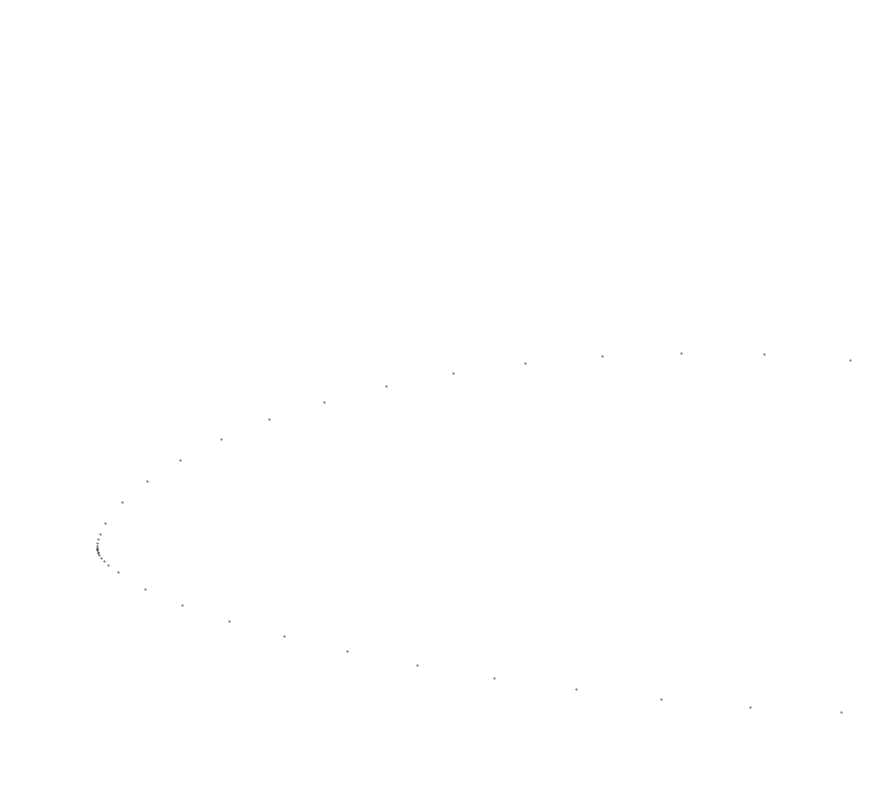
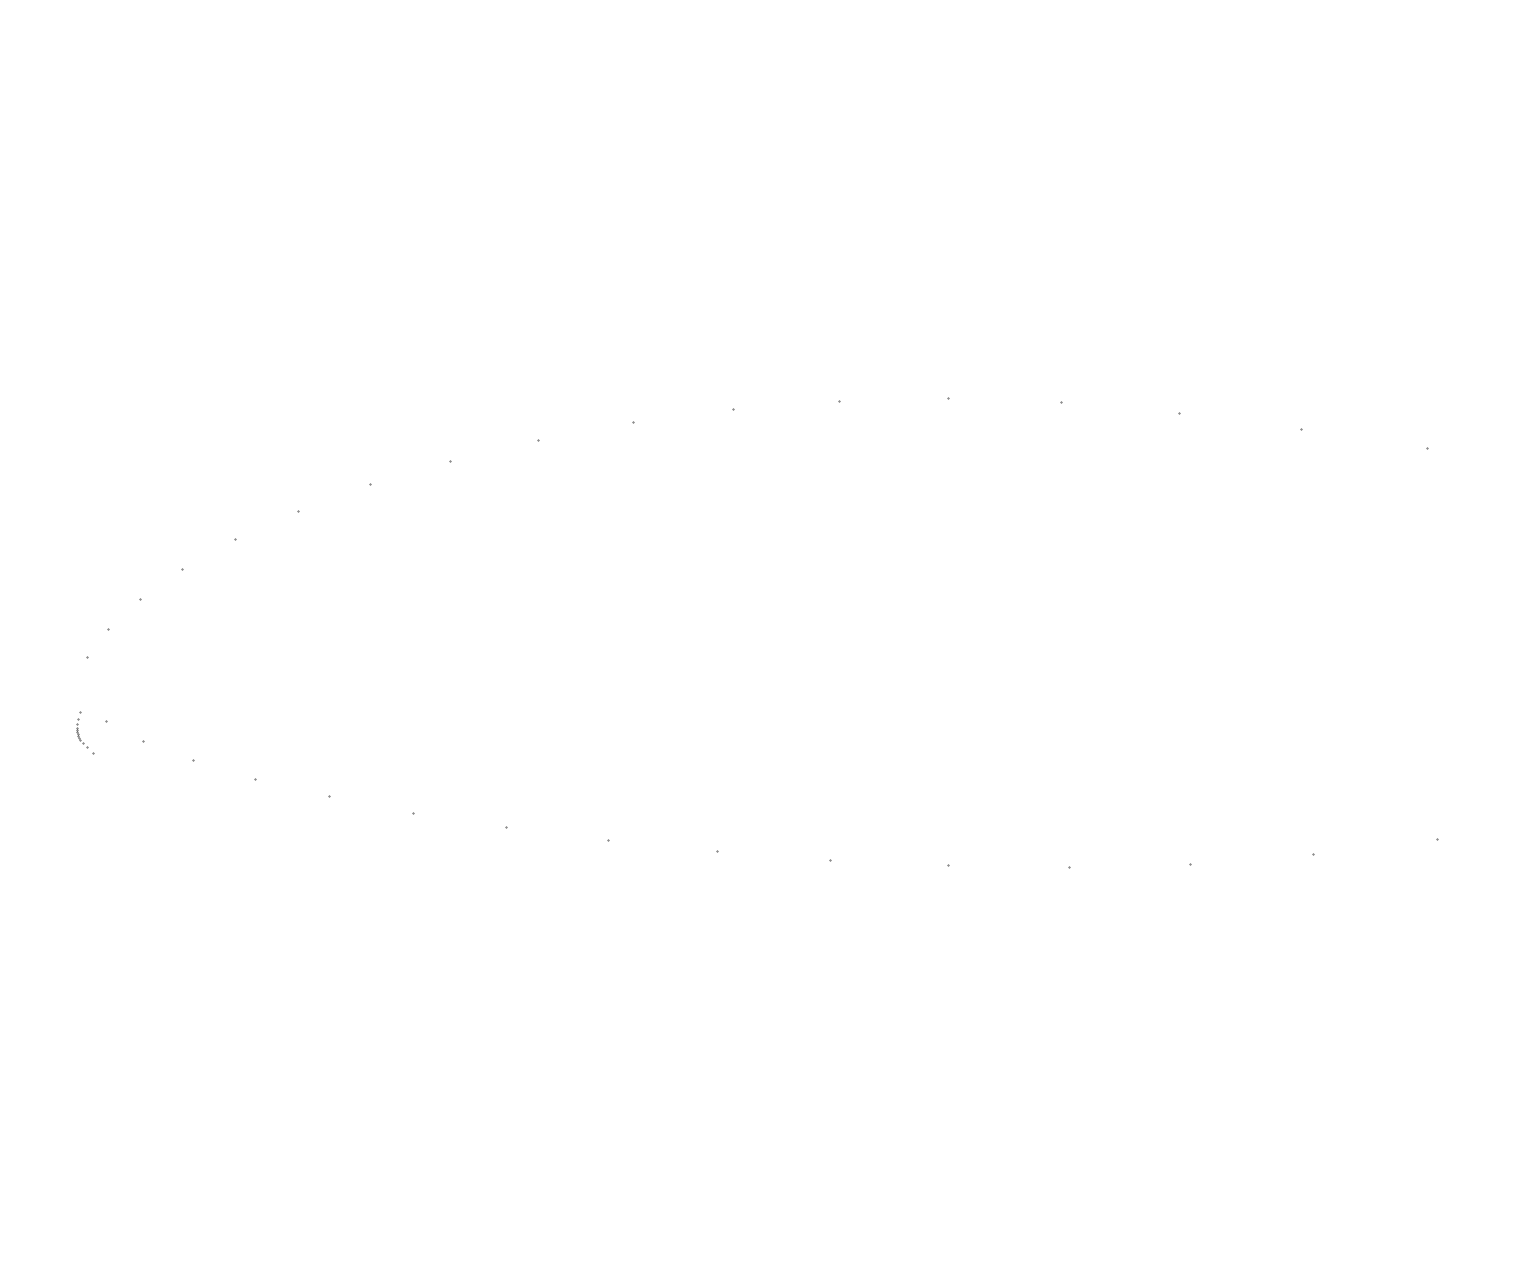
part: (98, 550) -> (79, 734), moved

